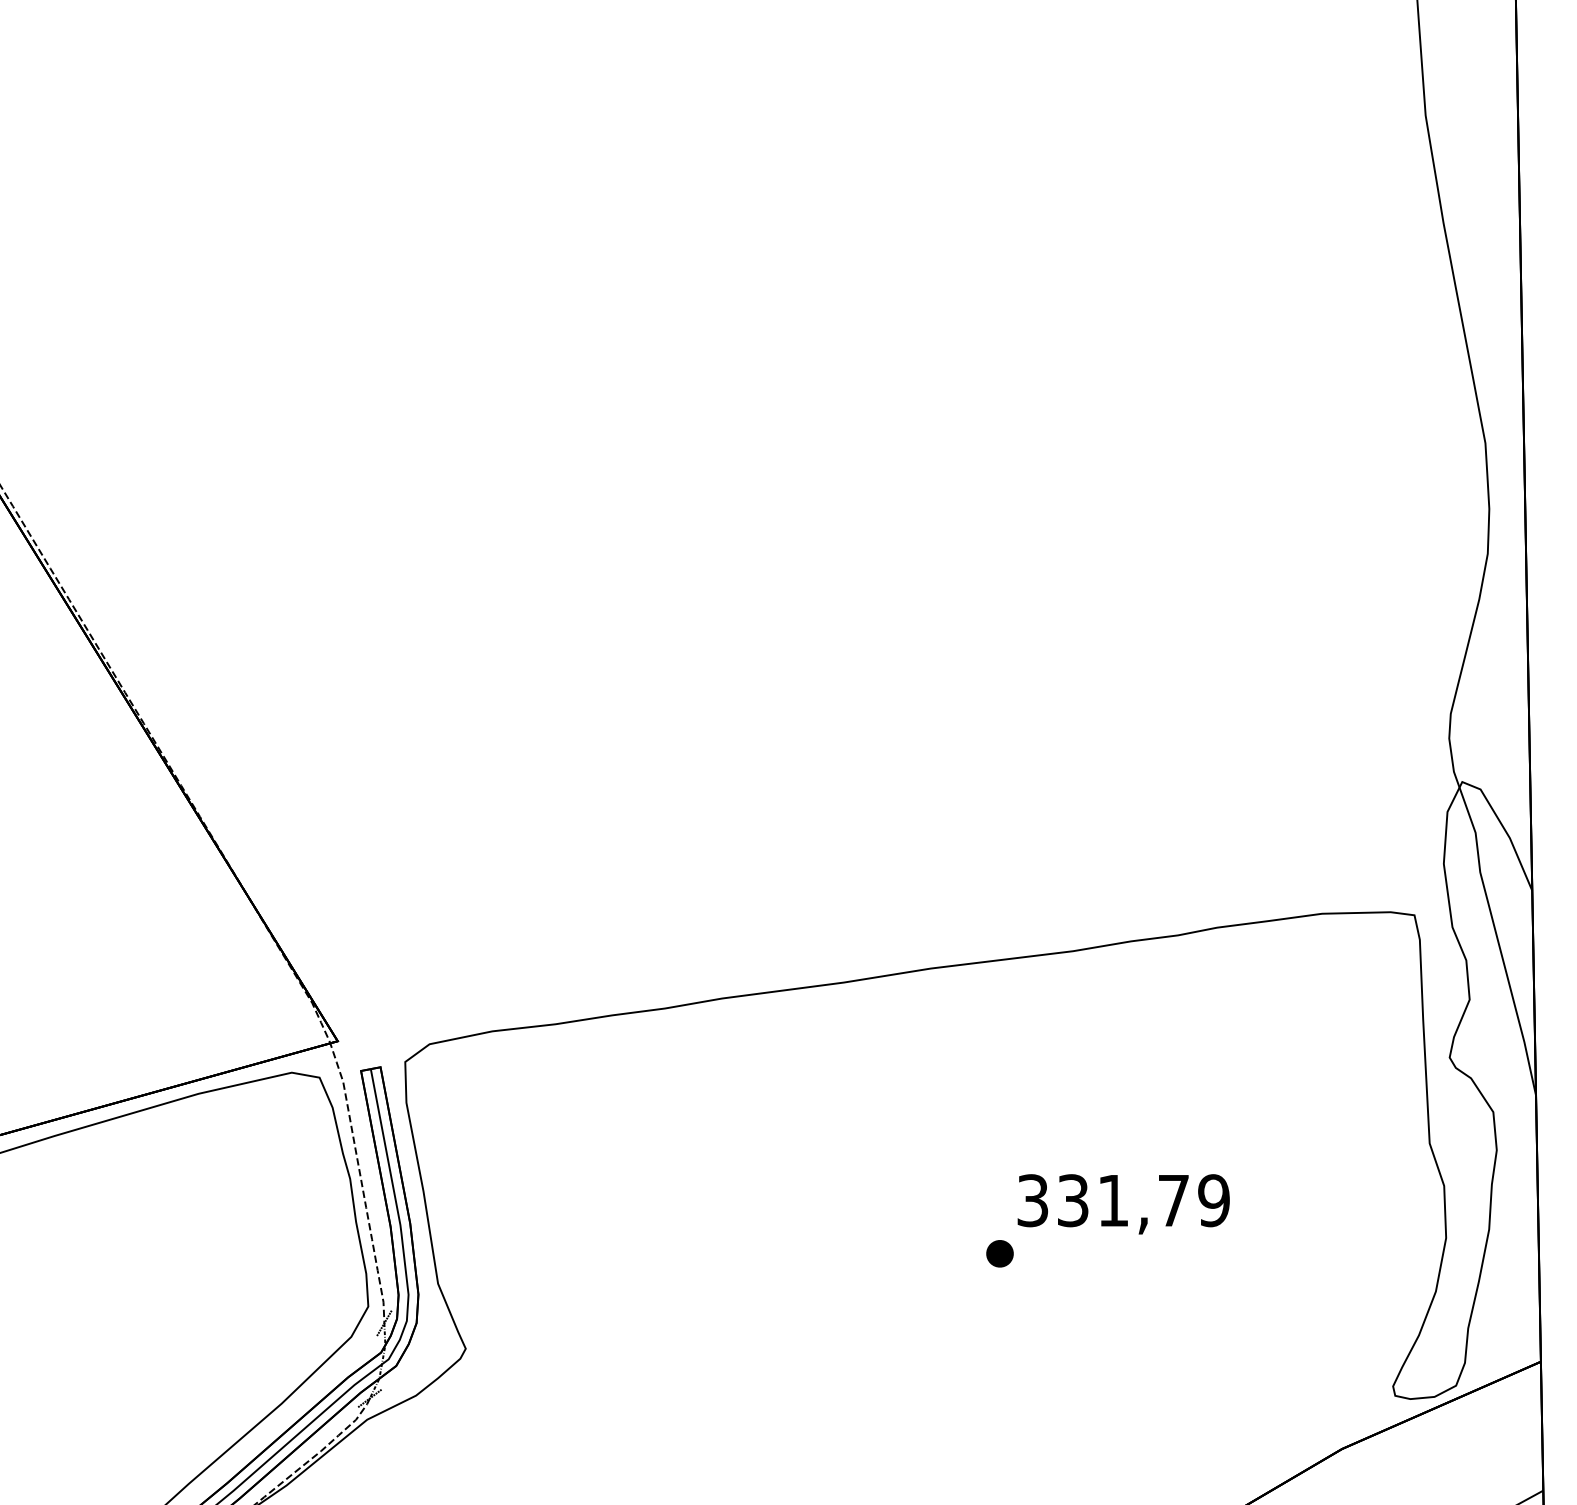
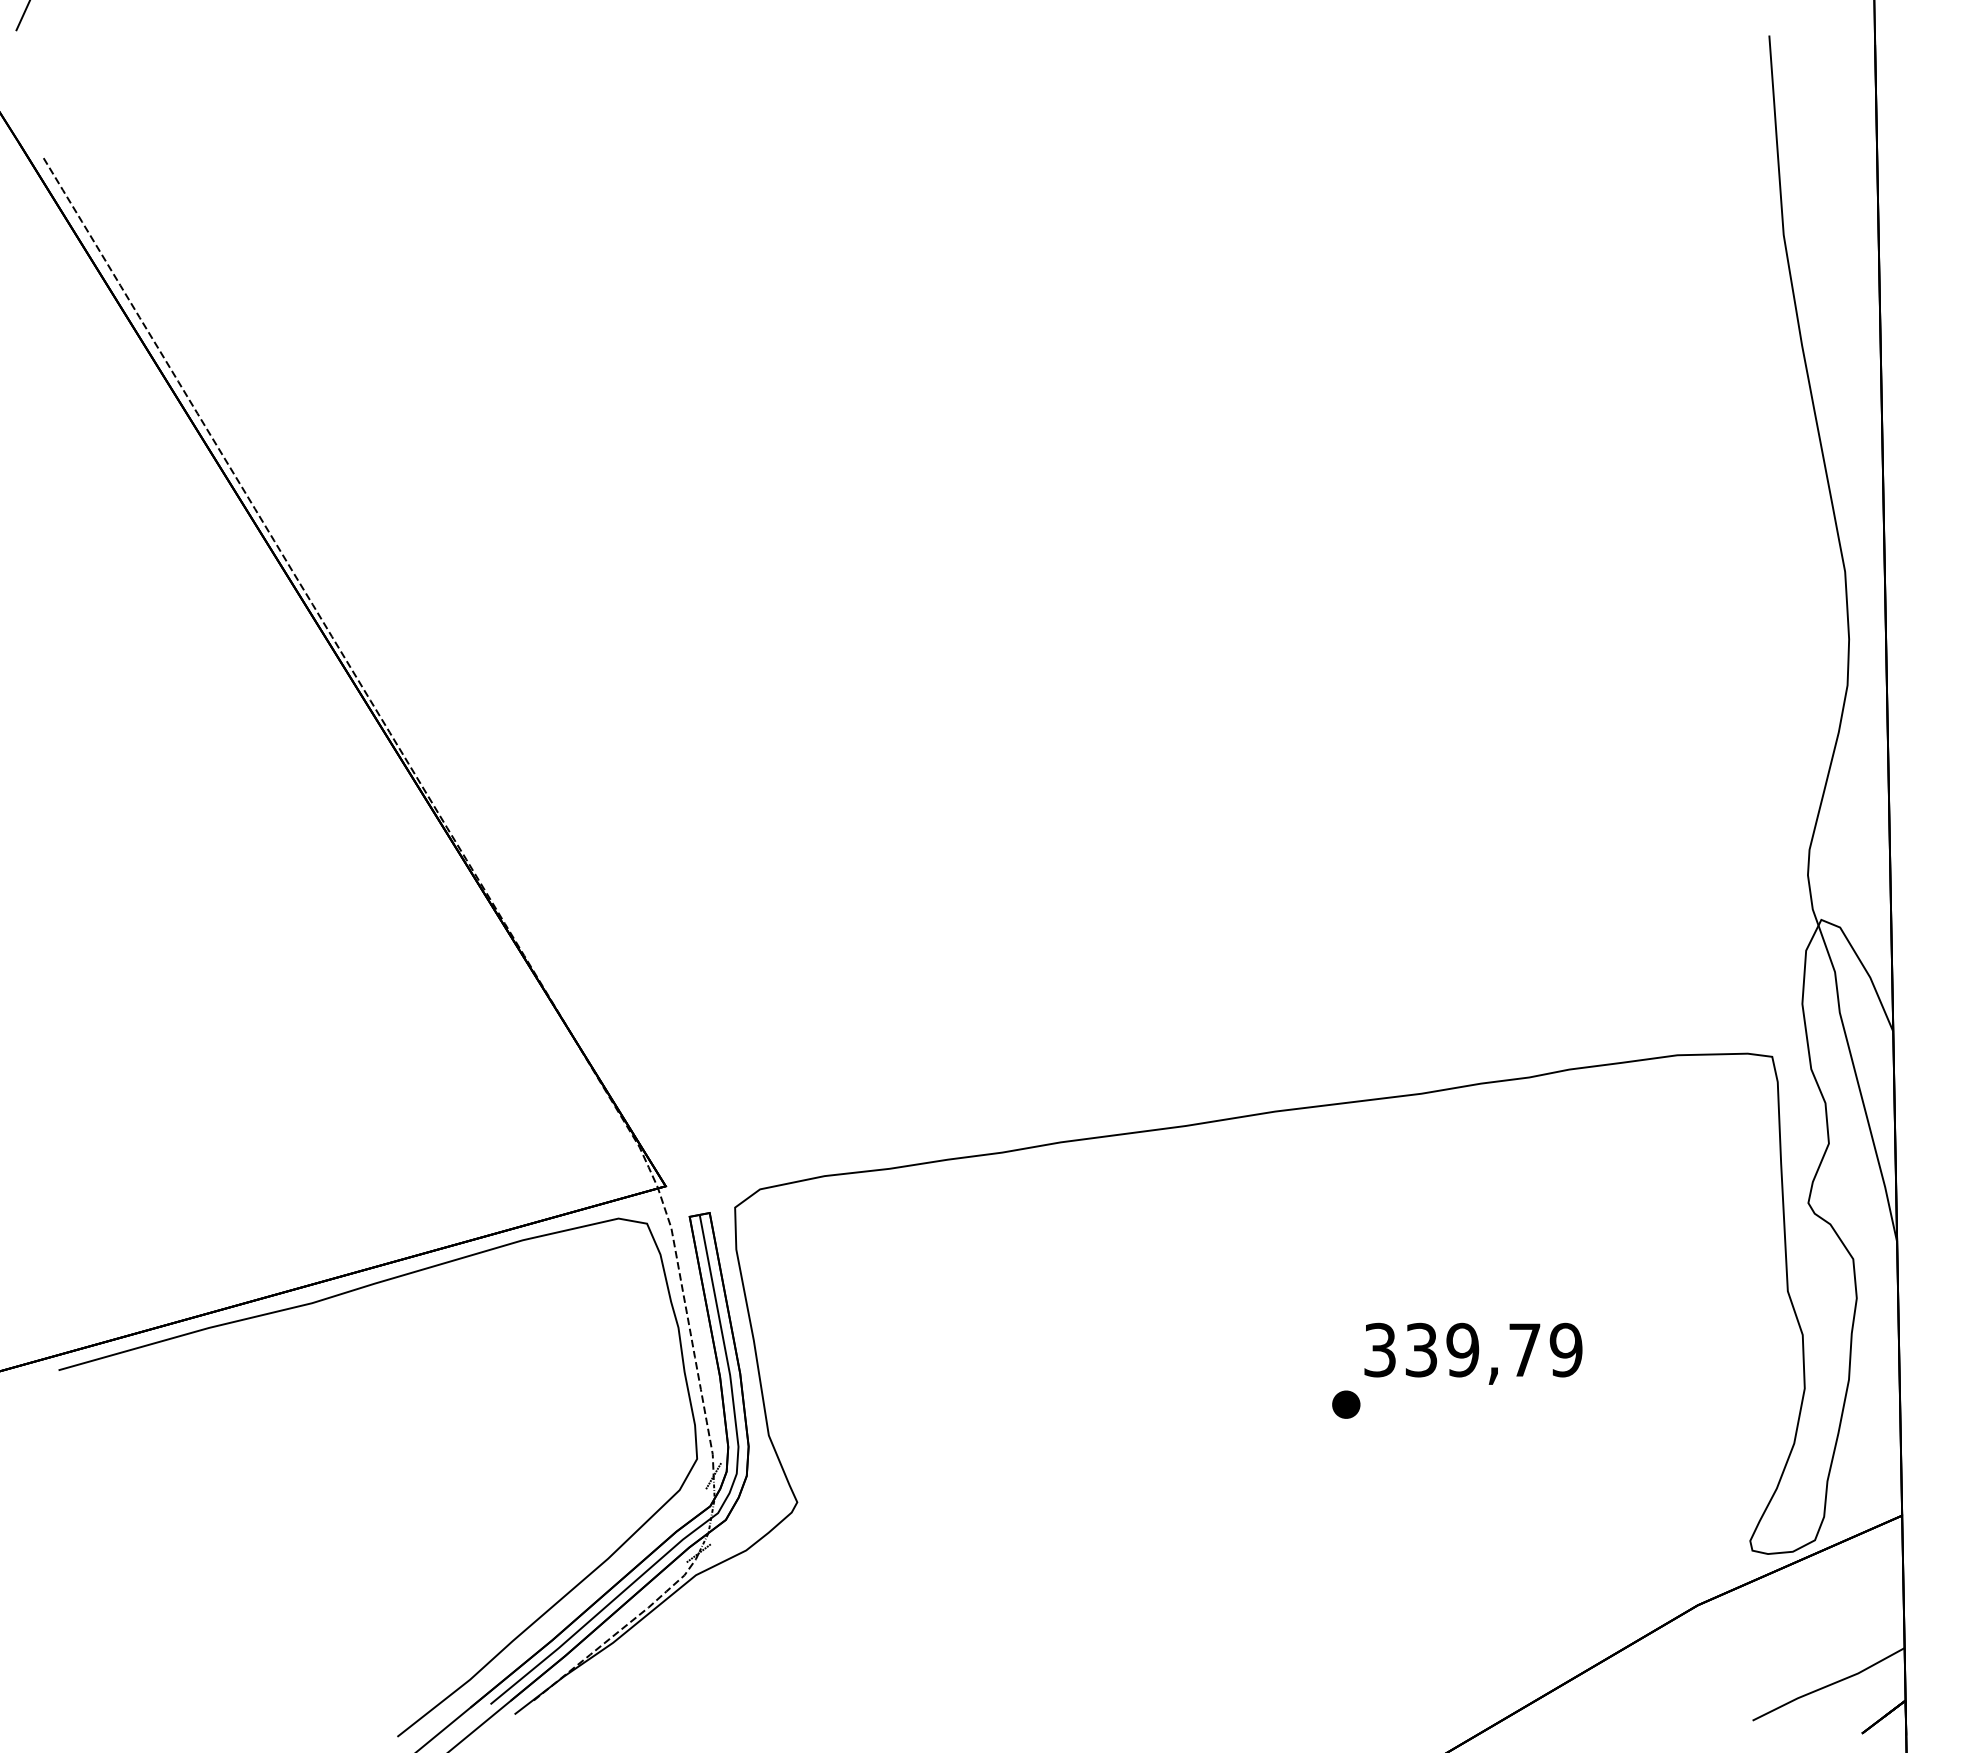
text: (1113, 1200) -> (1462, 1349), 331,79 -> 339,79

